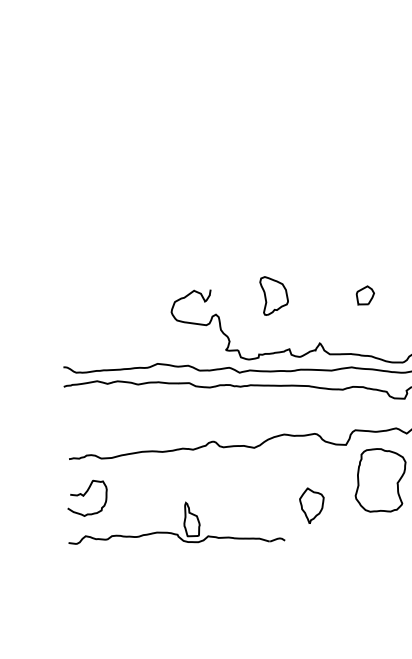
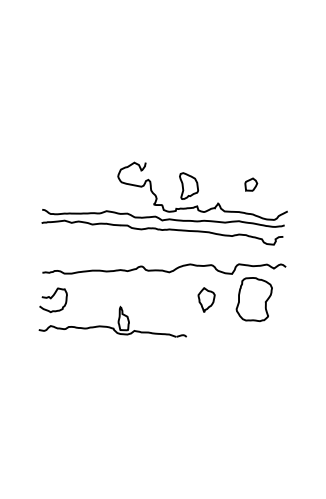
part: (273, 294) -> (188, 185), moved
part: (365, 295) -> (251, 184), moved
part: (312, 504) -> (206, 299), moved

